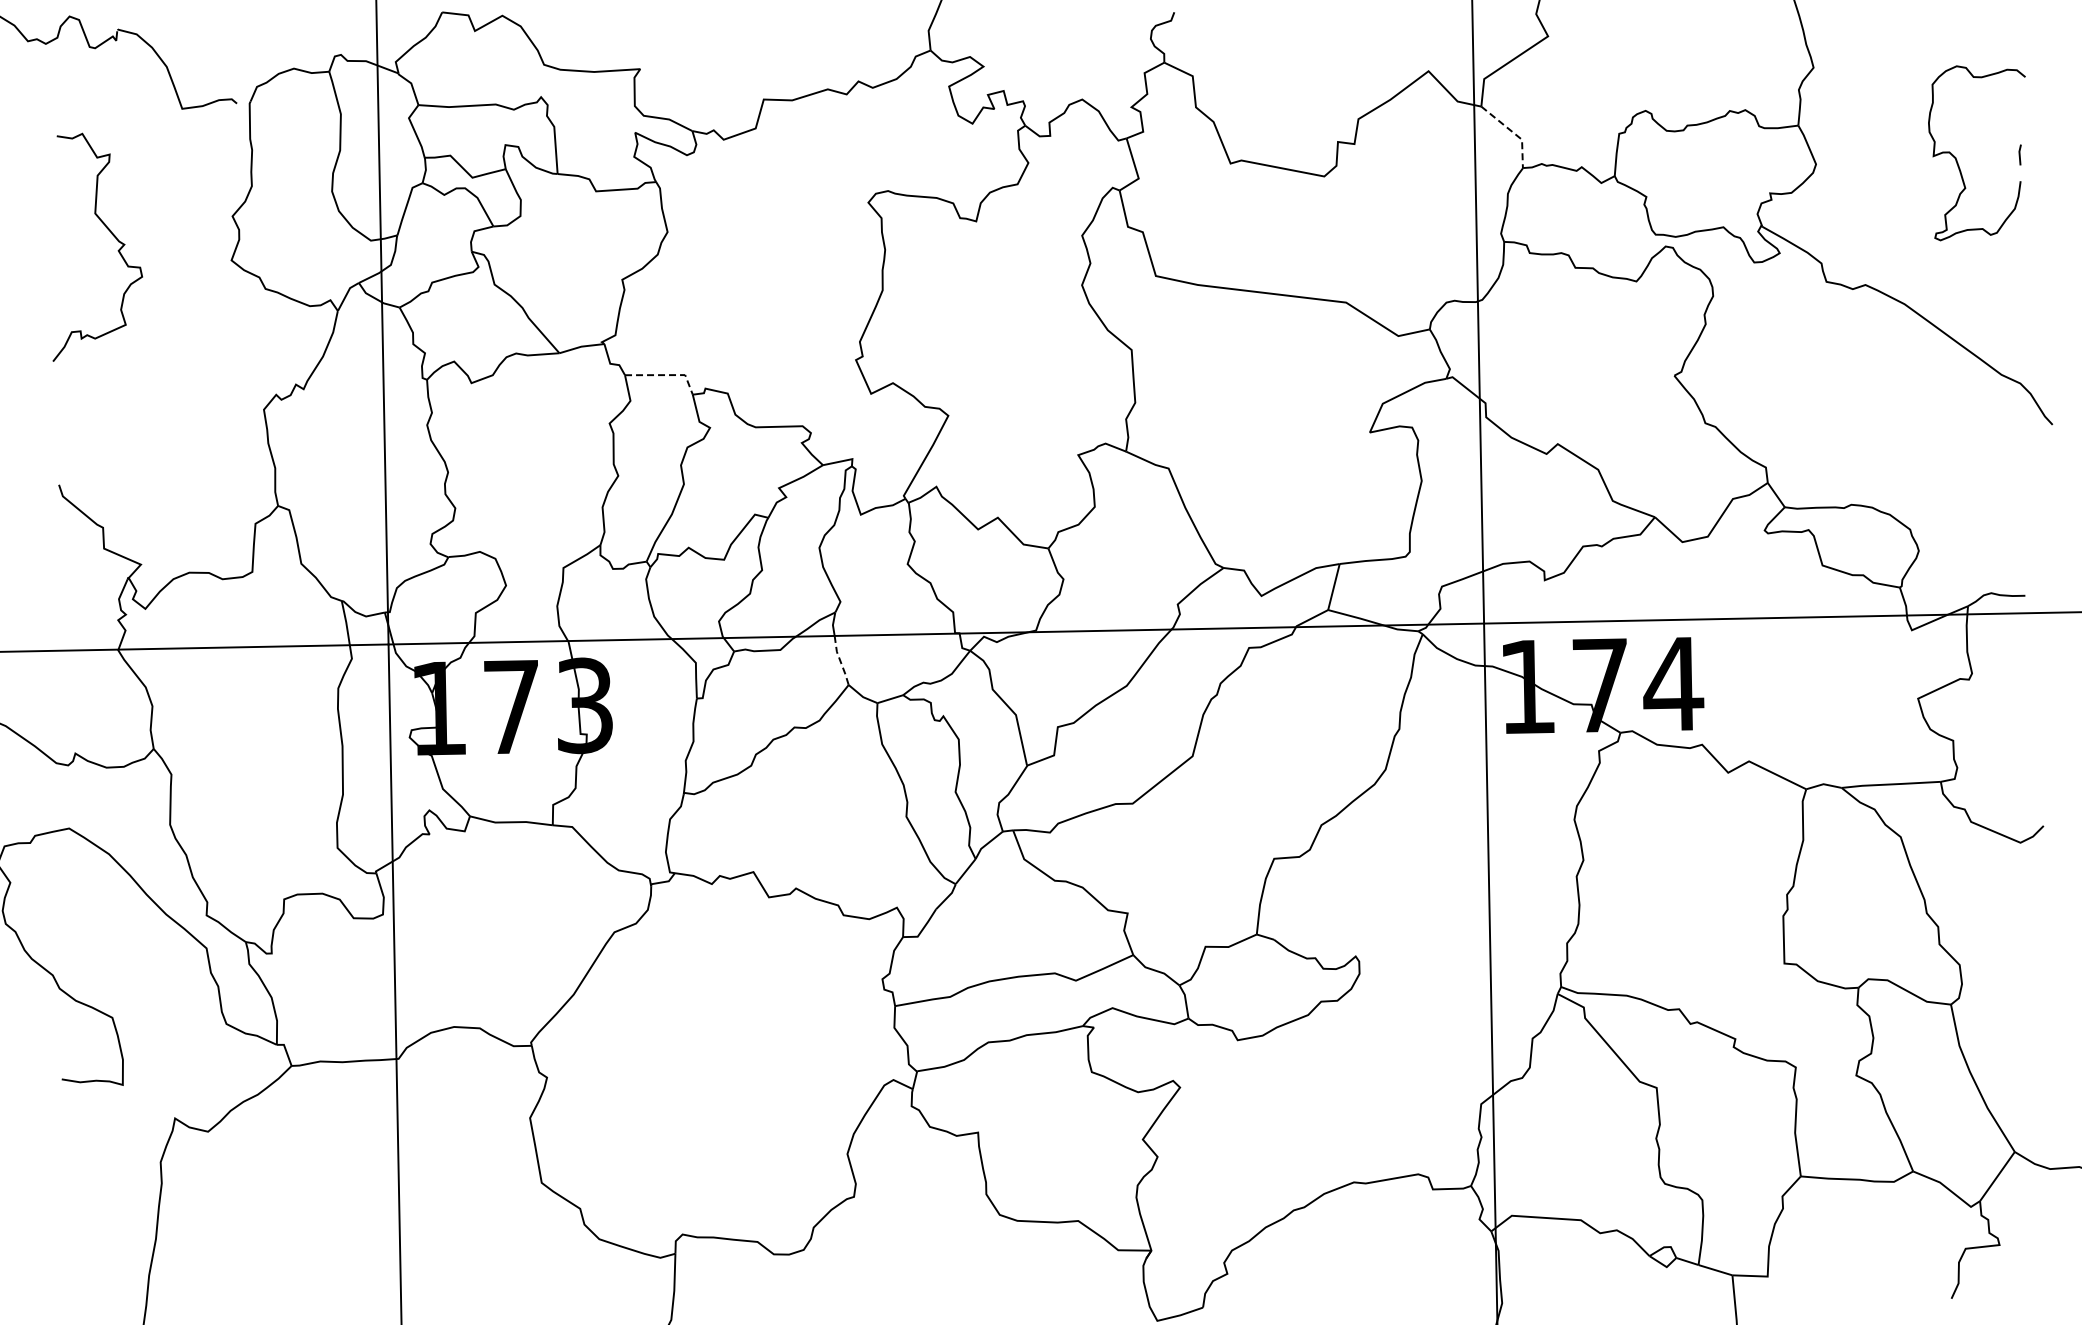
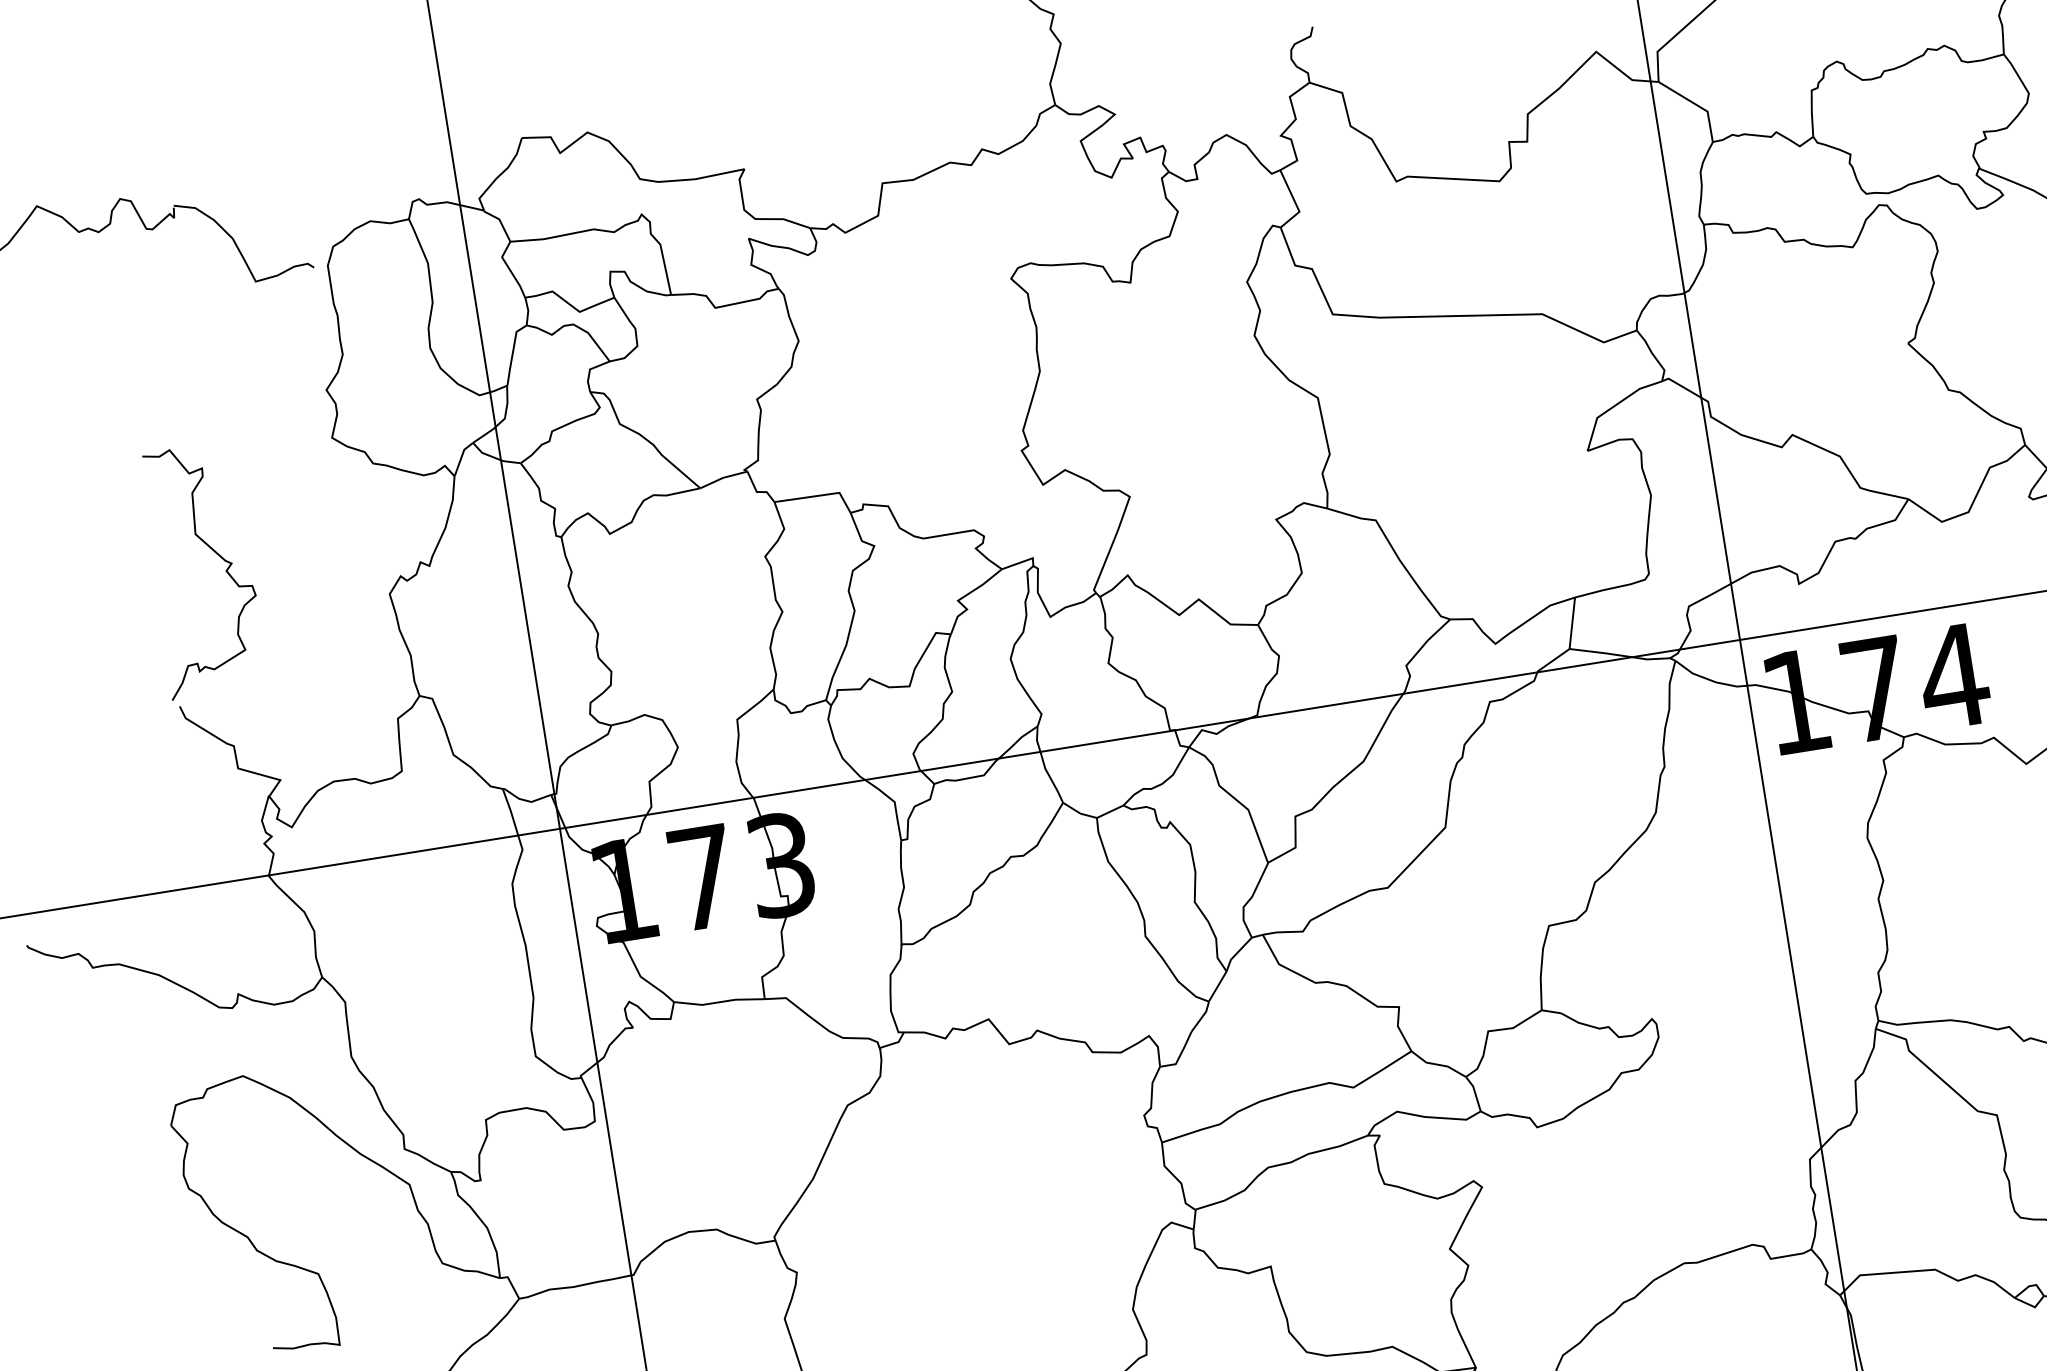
line: (1513, 132) -> (1697, 105), dashed -> solid
curve: (111, 234) -> (216, 554), moved
line: (666, 375) -> (819, 496), dashed -> solid
line: (840, 661) -> (1050, 778), dashed -> solid

